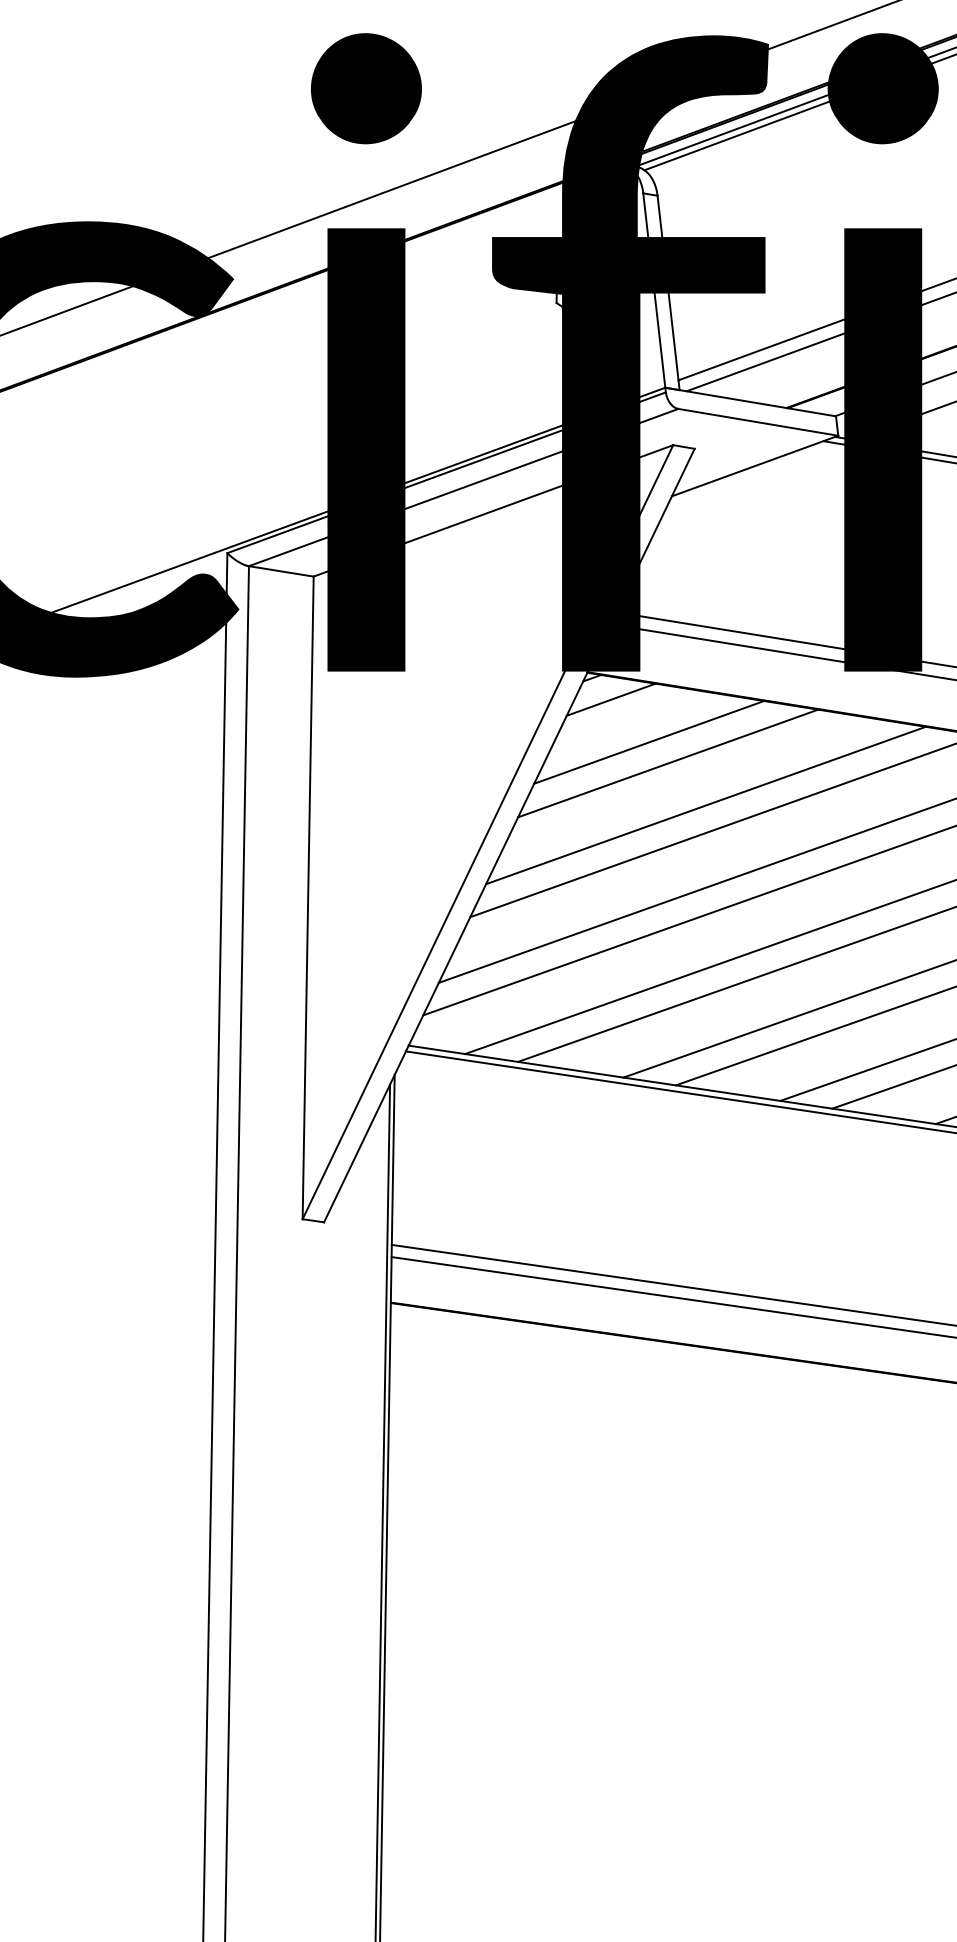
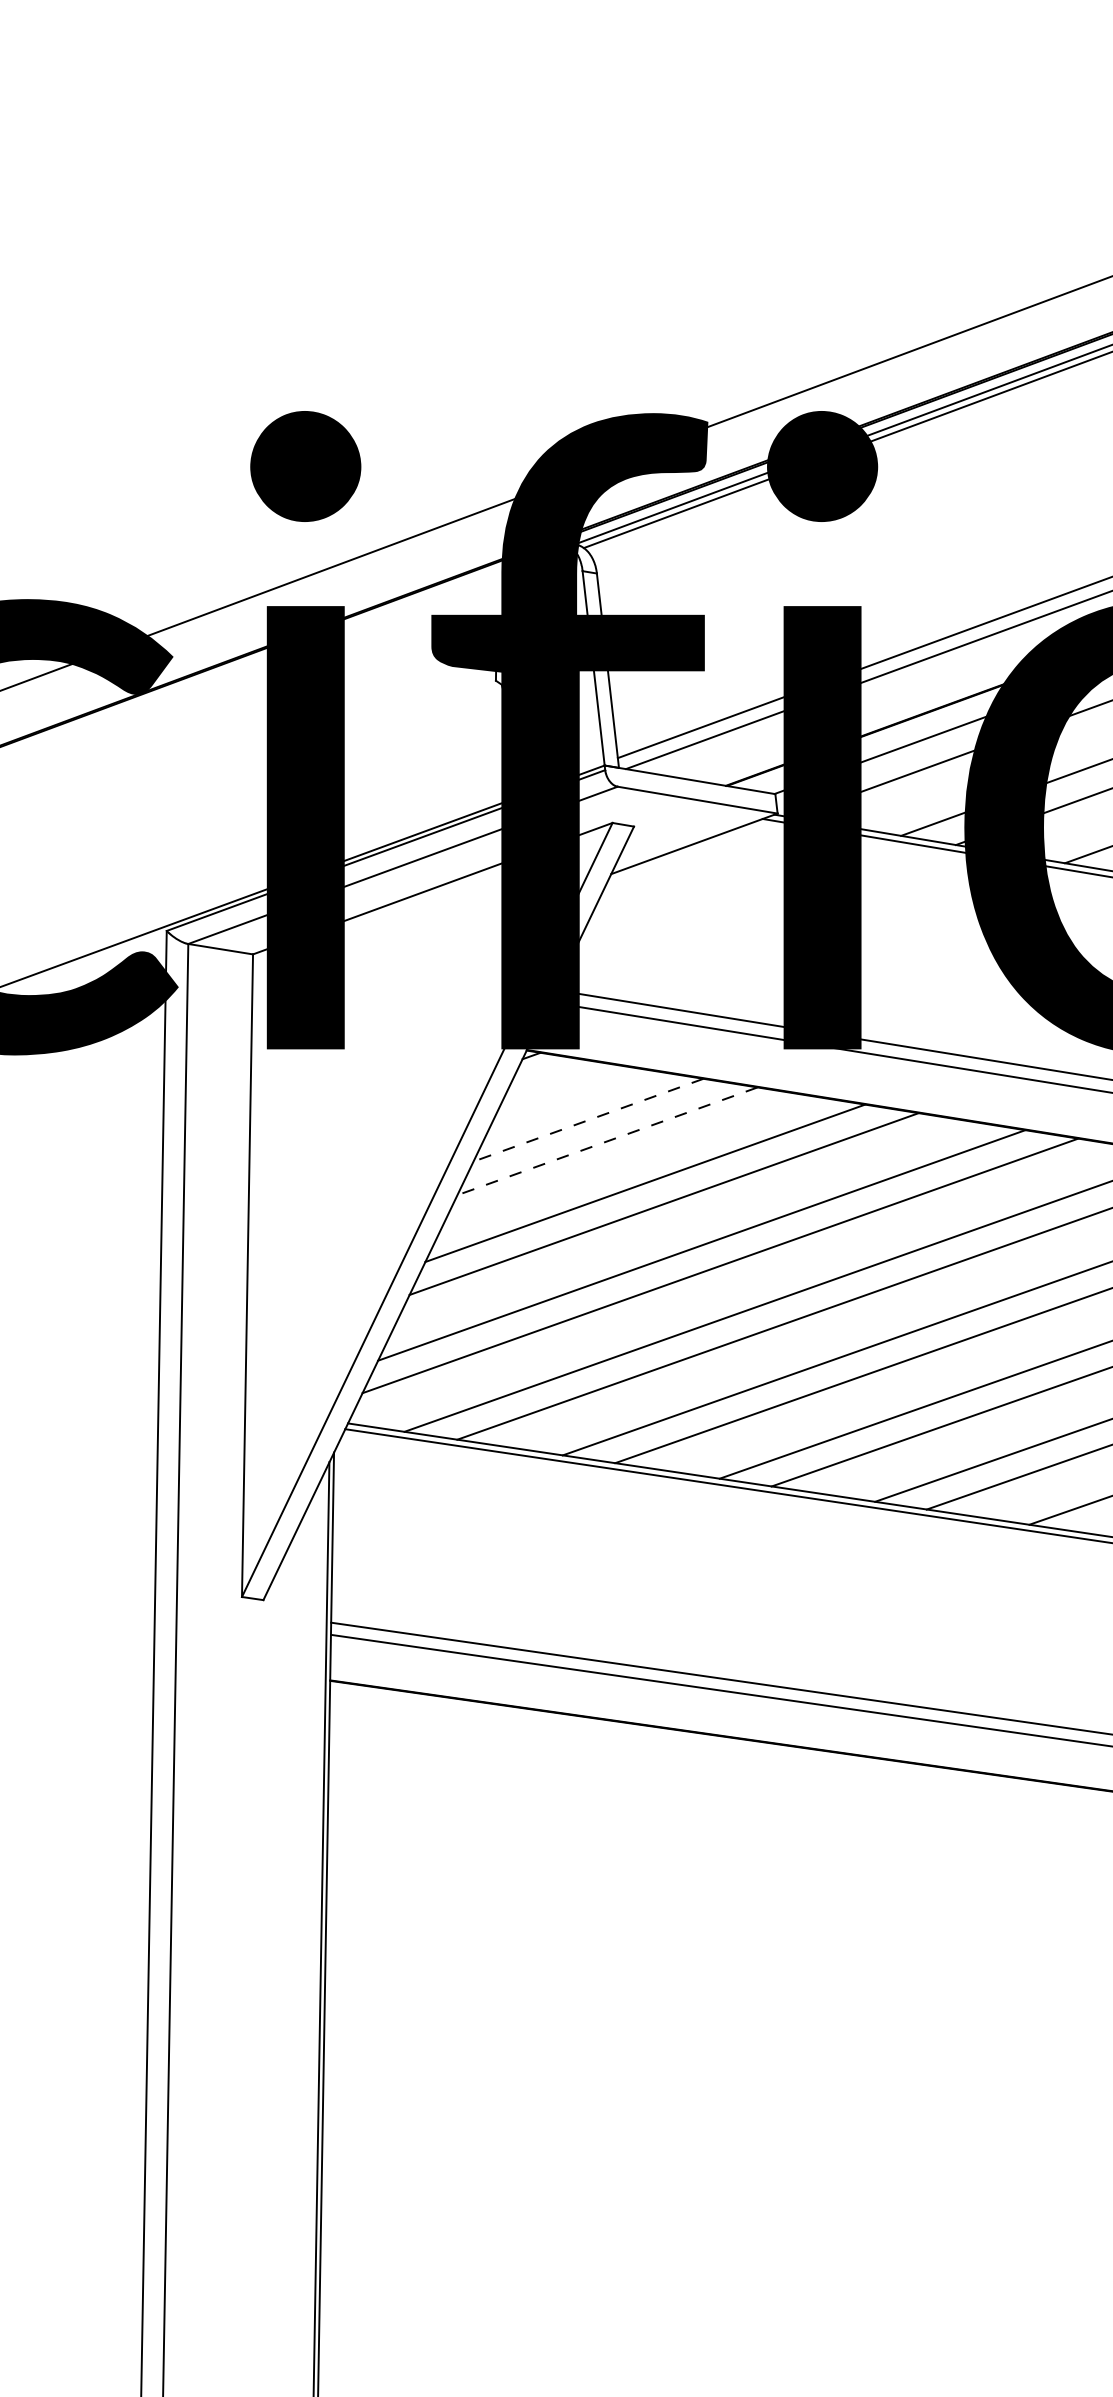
line: (611, 699) -> (550, 1077), removed
line: (649, 742) -> (588, 1120), solid -> dashed
line: (667, 763) -> (606, 1141), solid -> dashed

